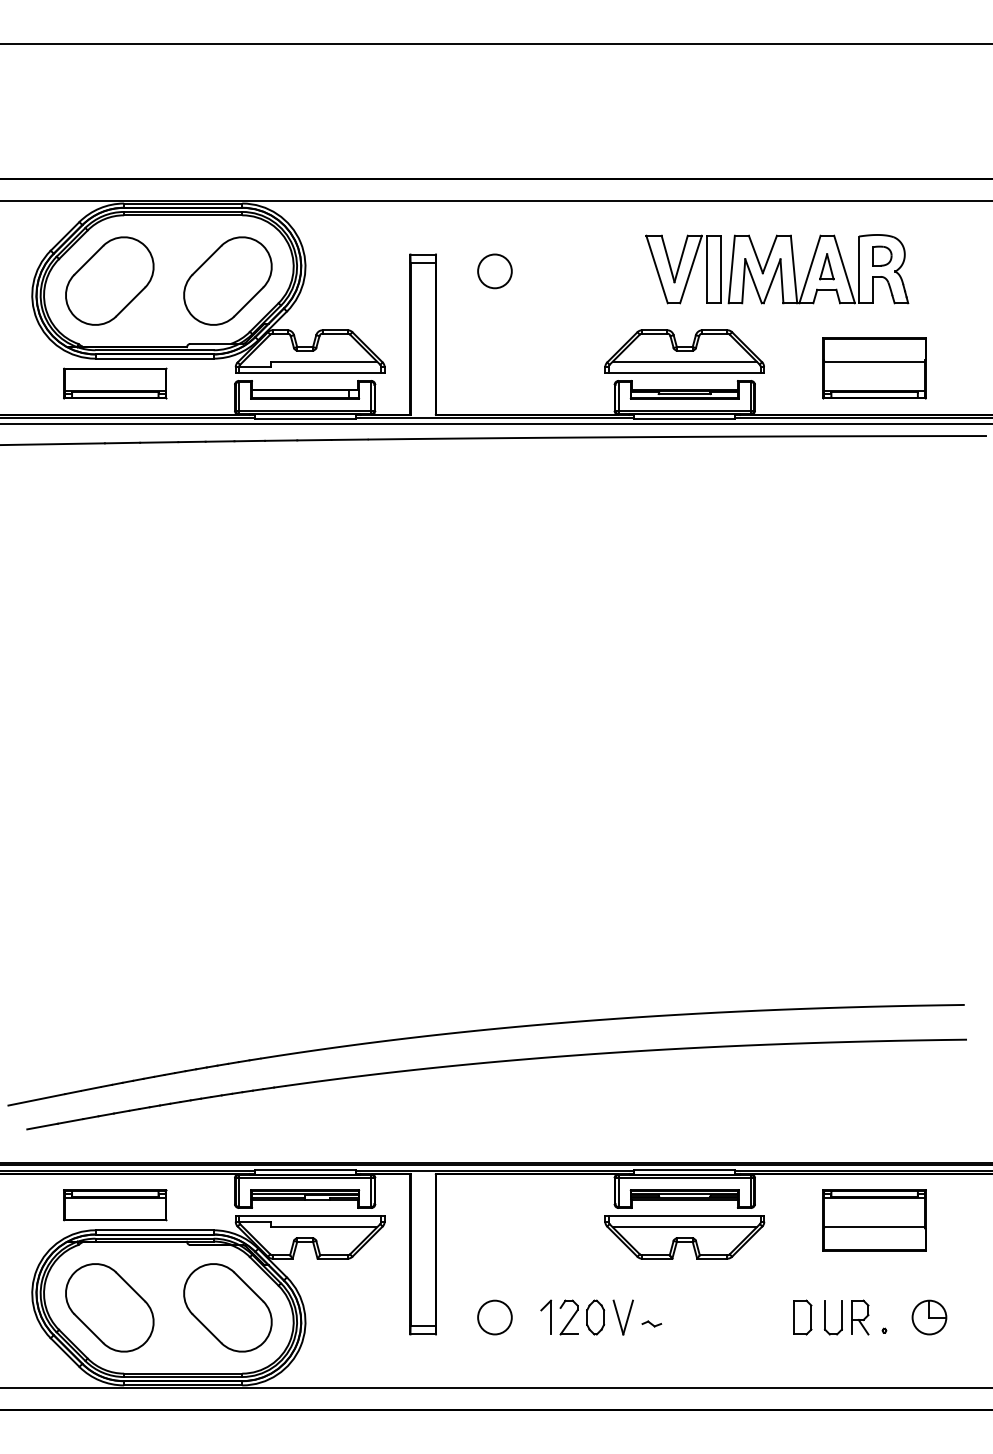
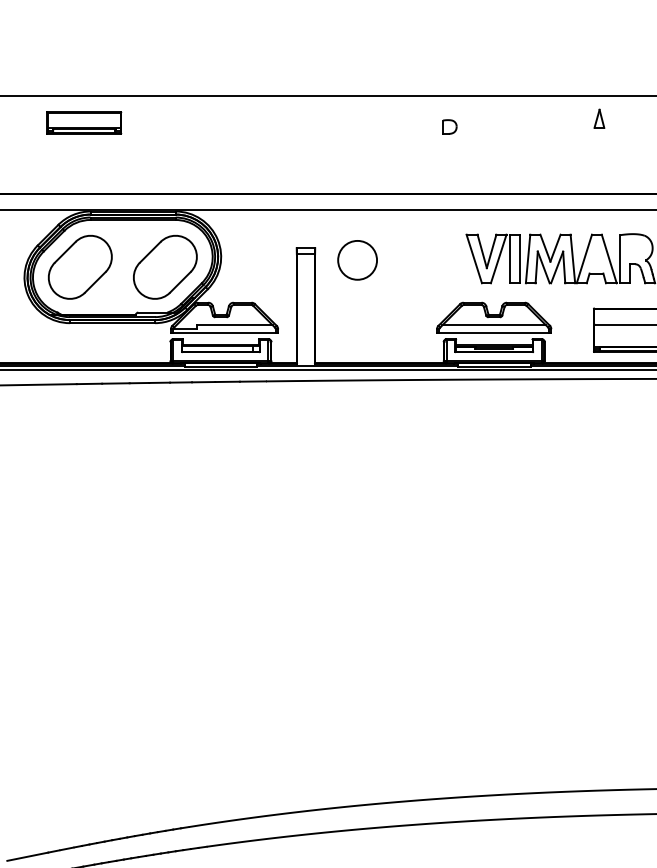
part: (882, 255) -> (450, 126), moved
part: (826, 266) -> (599, 118), moved
circle: (494, 271) -> (357, 260), size x1.6
part: (115, 383) -> (84, 122), moved

